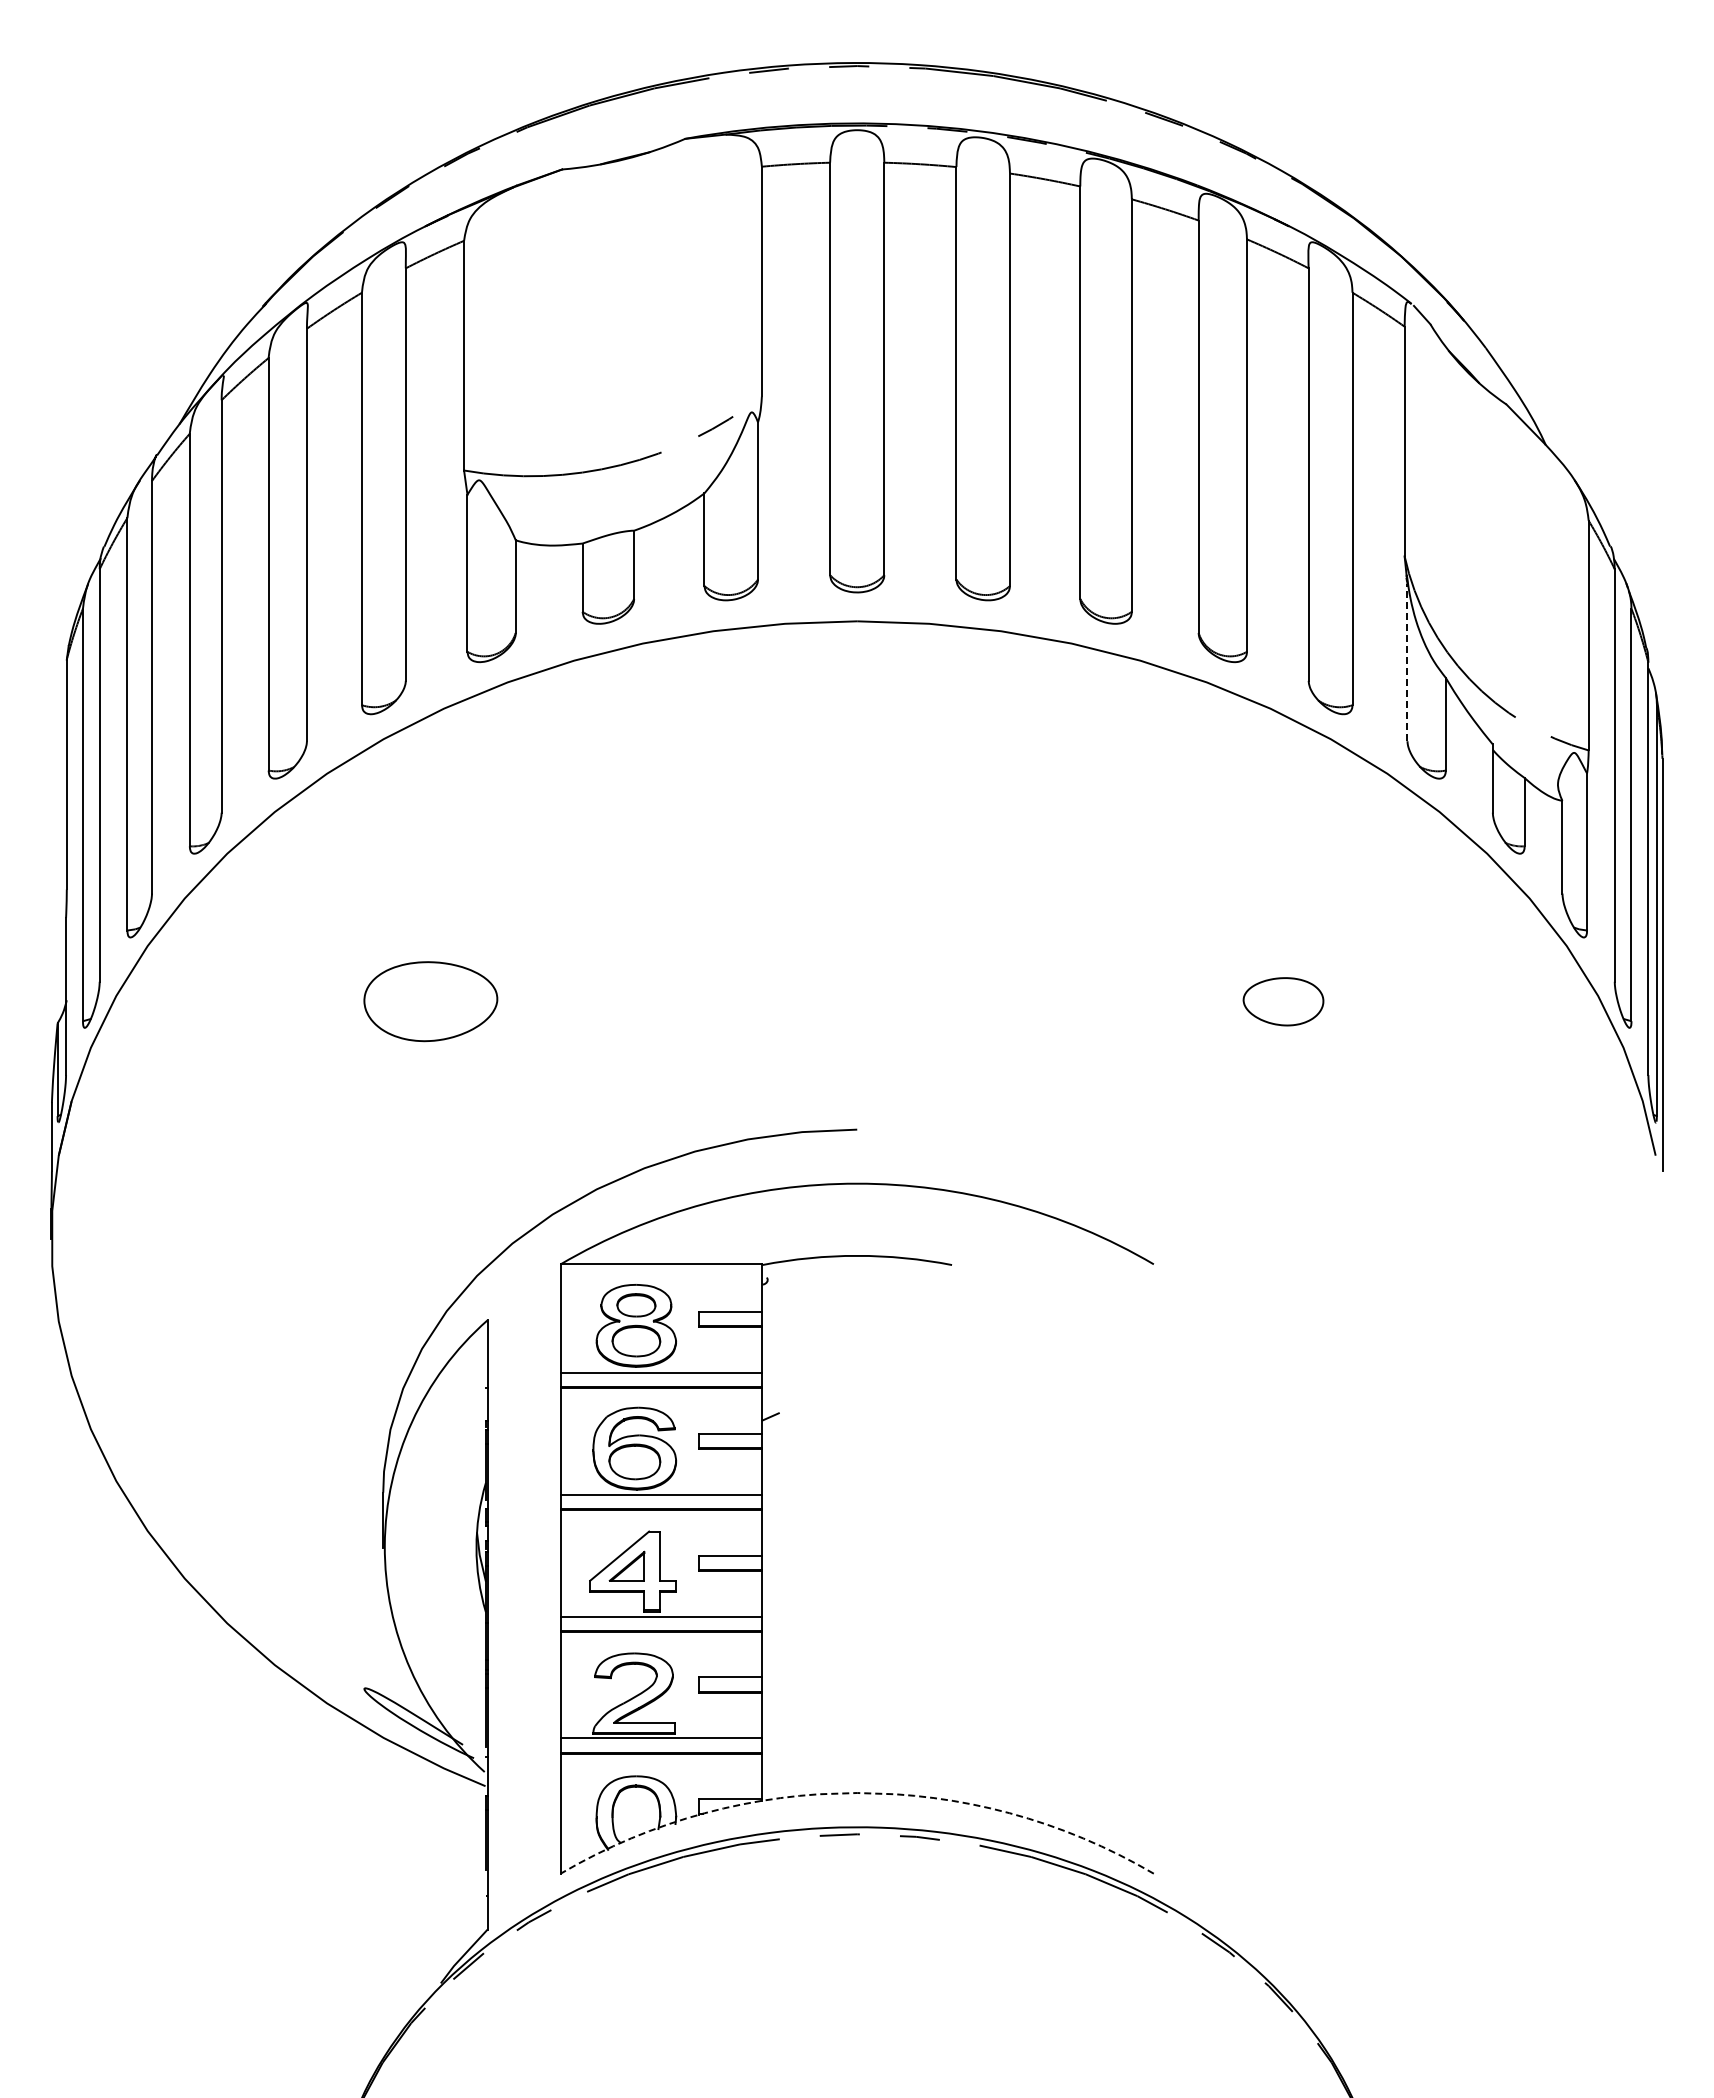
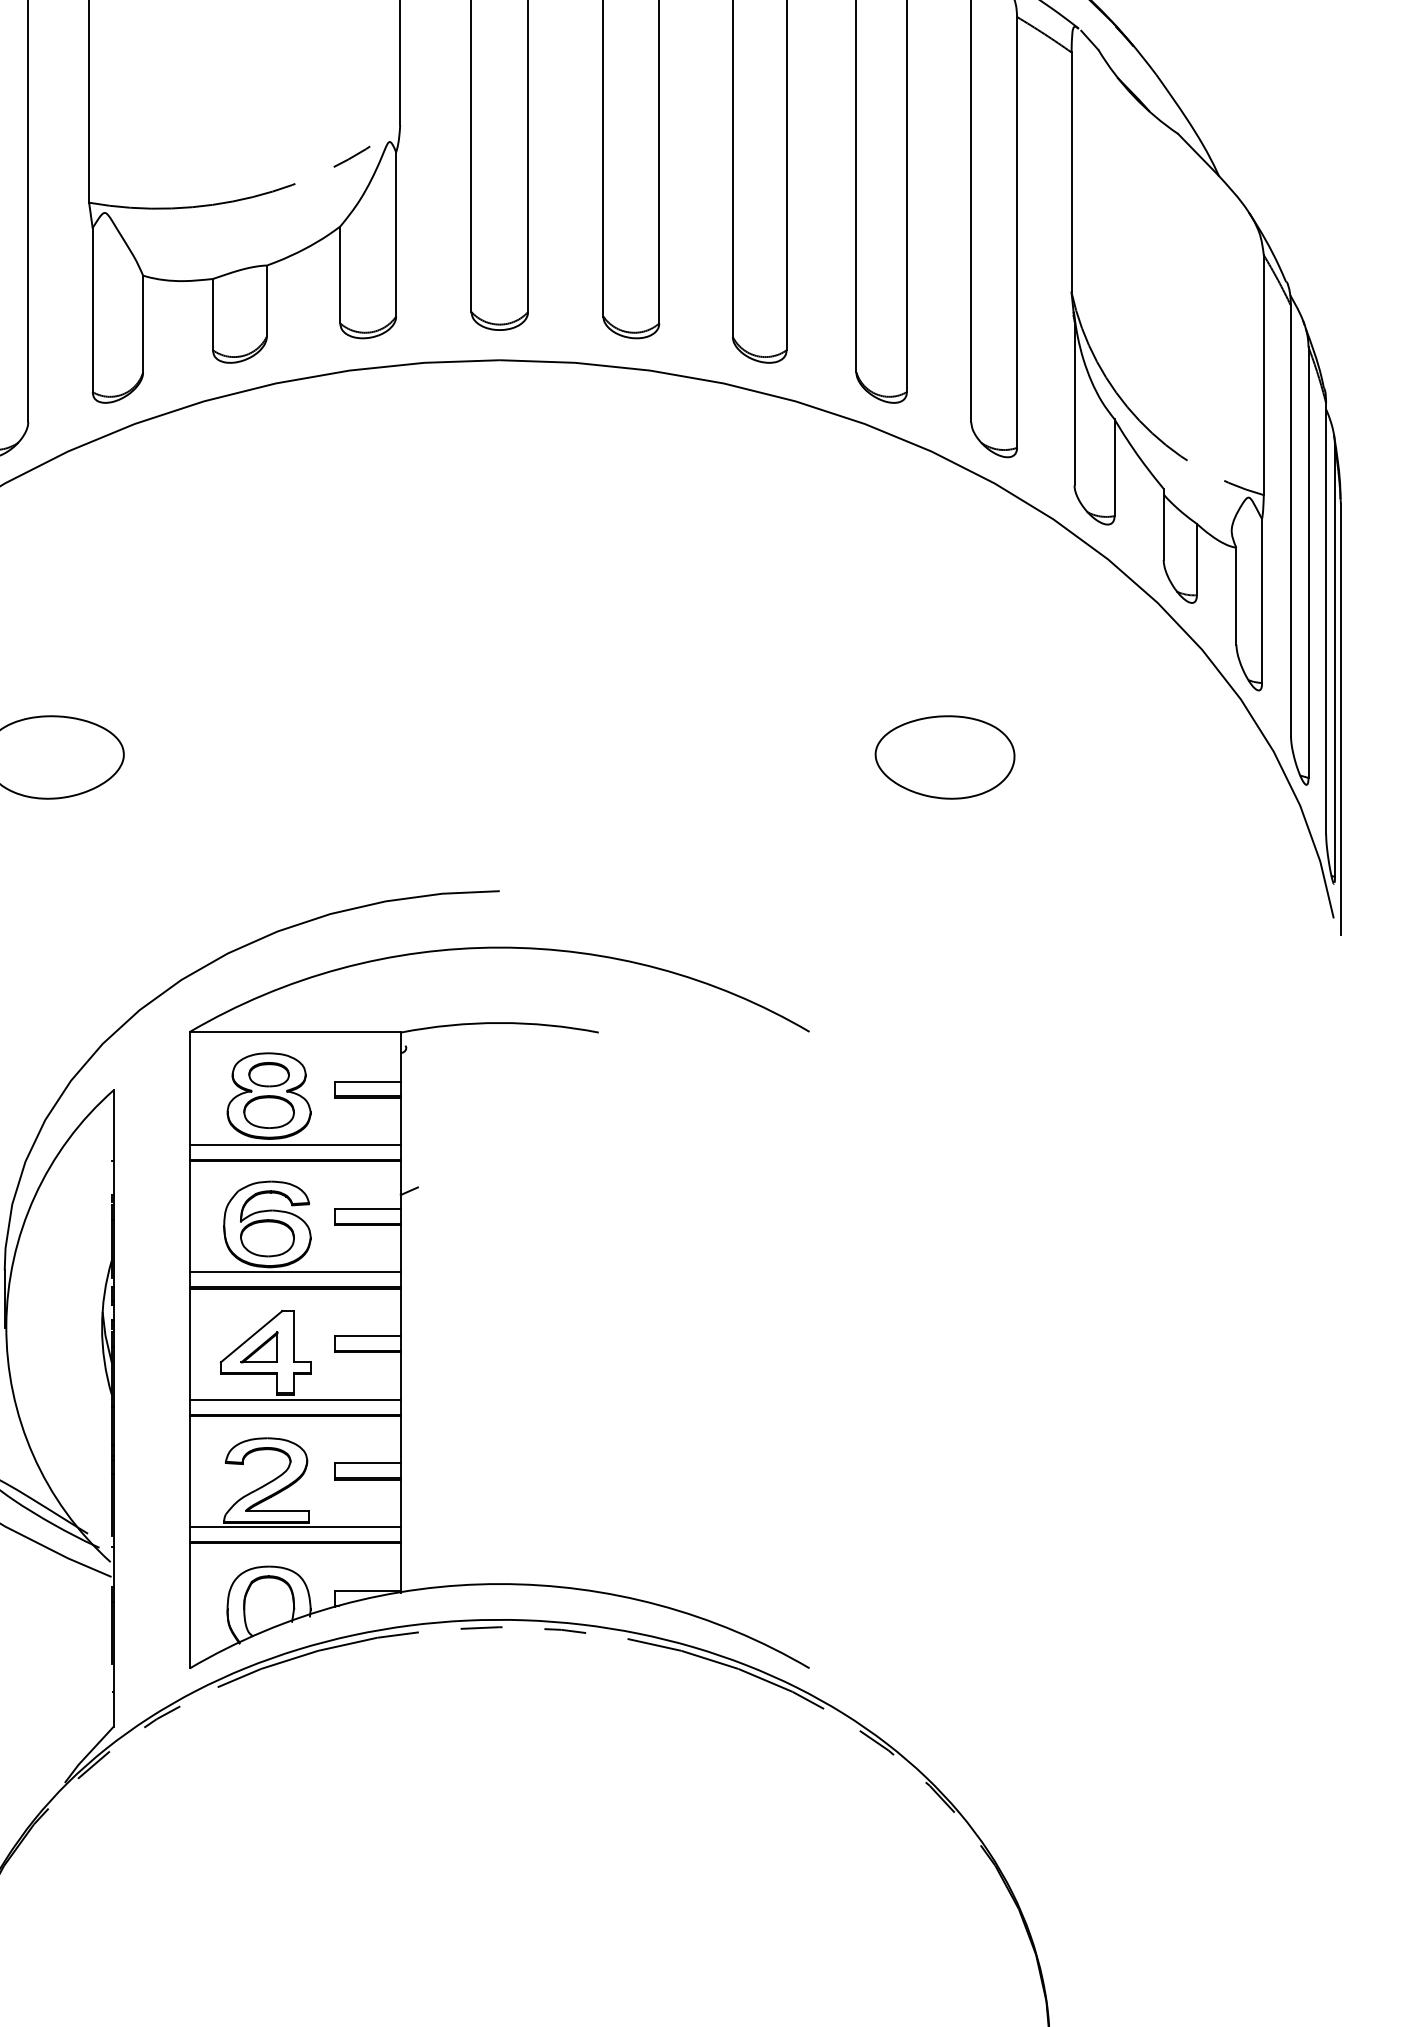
line: (1407, 662) -> (1074, 403), dashed -> solid
part: (1283, 1001) -> (945, 757), size x1.67
arc: (857, 1793) -> (500, 1584), dashed -> solid

